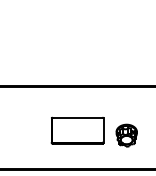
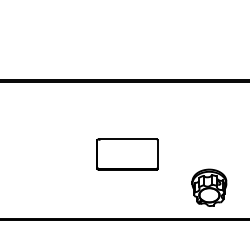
part: (77, 130) -> (127, 154), size x0.7
part: (126, 135) -> (209, 187), moved

